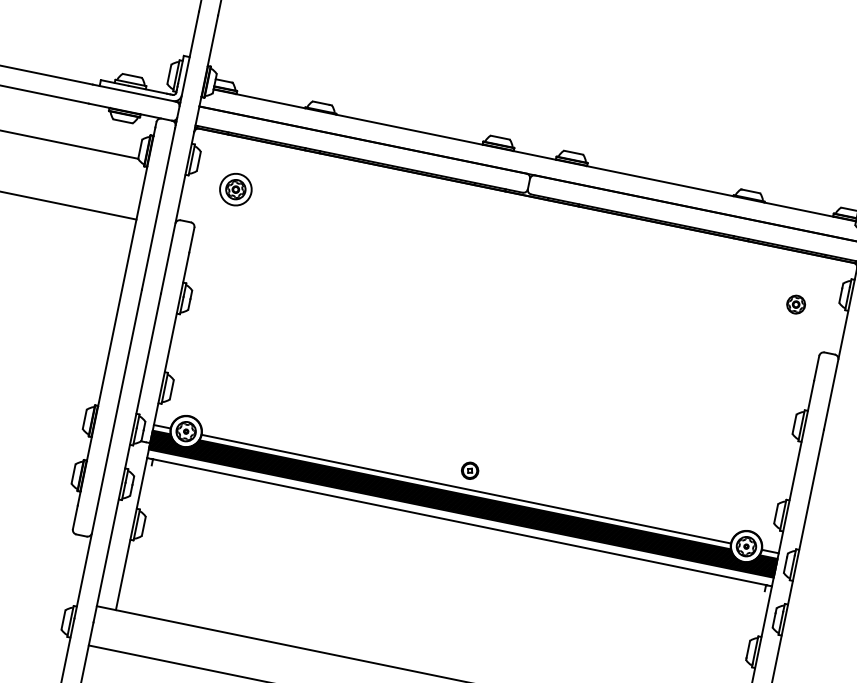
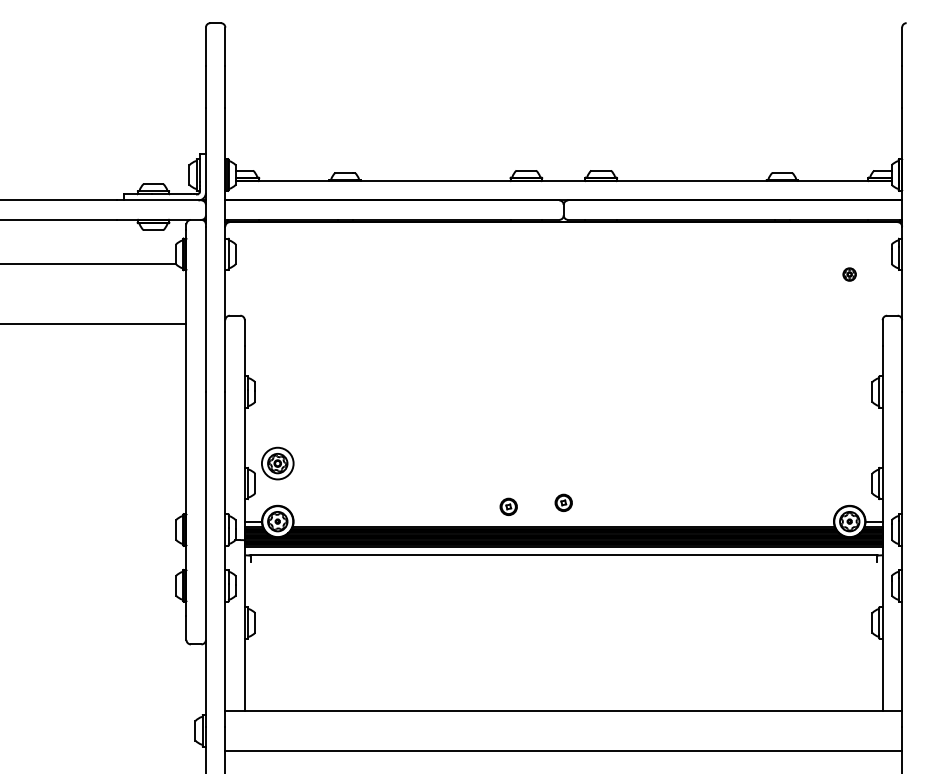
part: (235, 189) -> (277, 463), moved
part: (795, 304) -> (849, 274), size x0.7
part: (415, 463) -> (508, 506), added
line: (466, 488) -> (563, 521), removed

